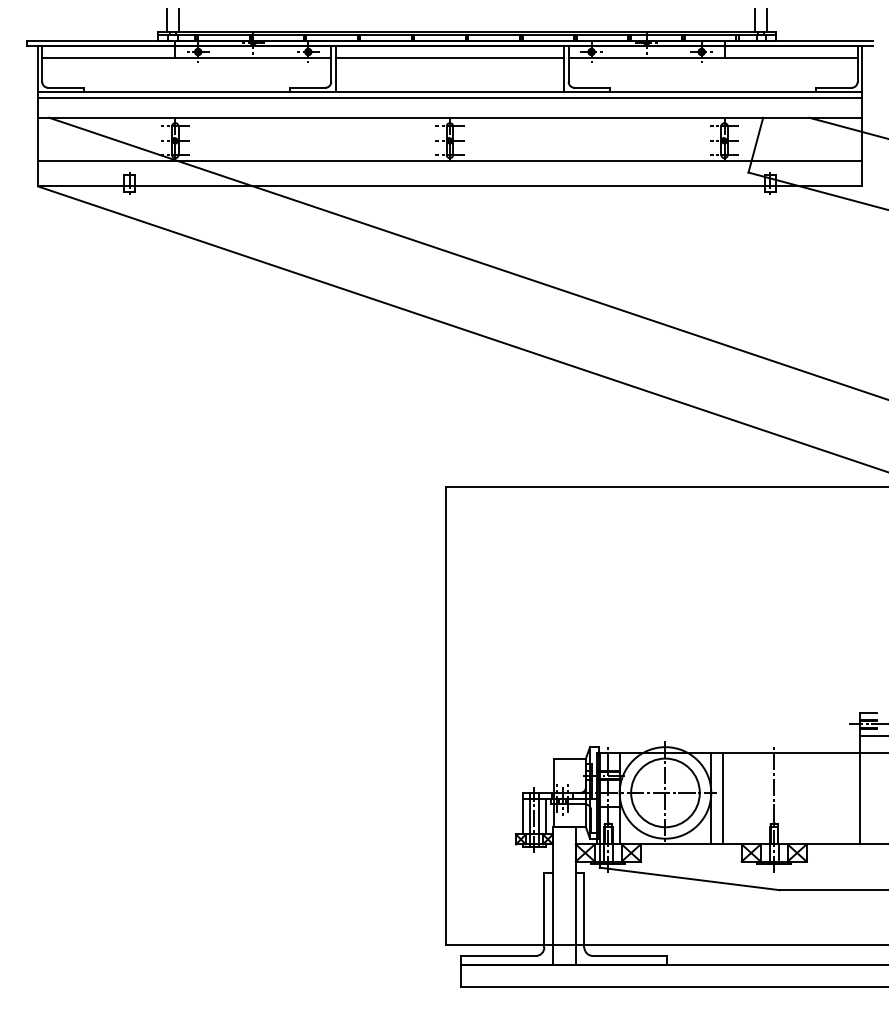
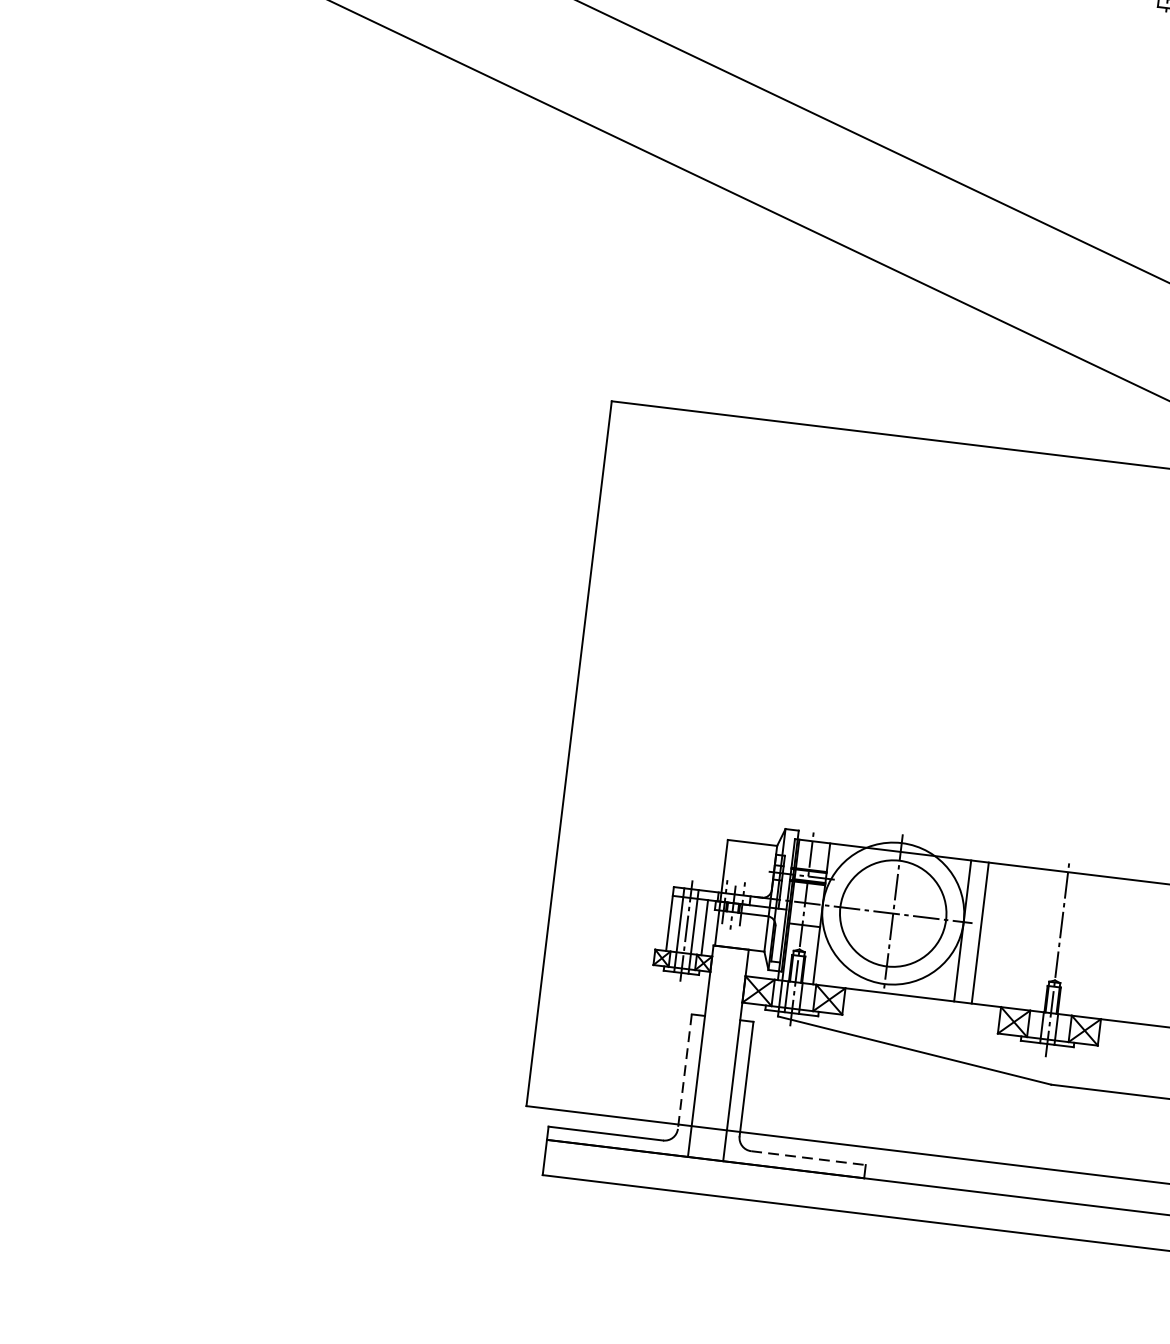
line: (544, 910) -> (685, 1072), solid -> dashed
line: (630, 955) -> (809, 1157), solid -> dashed

